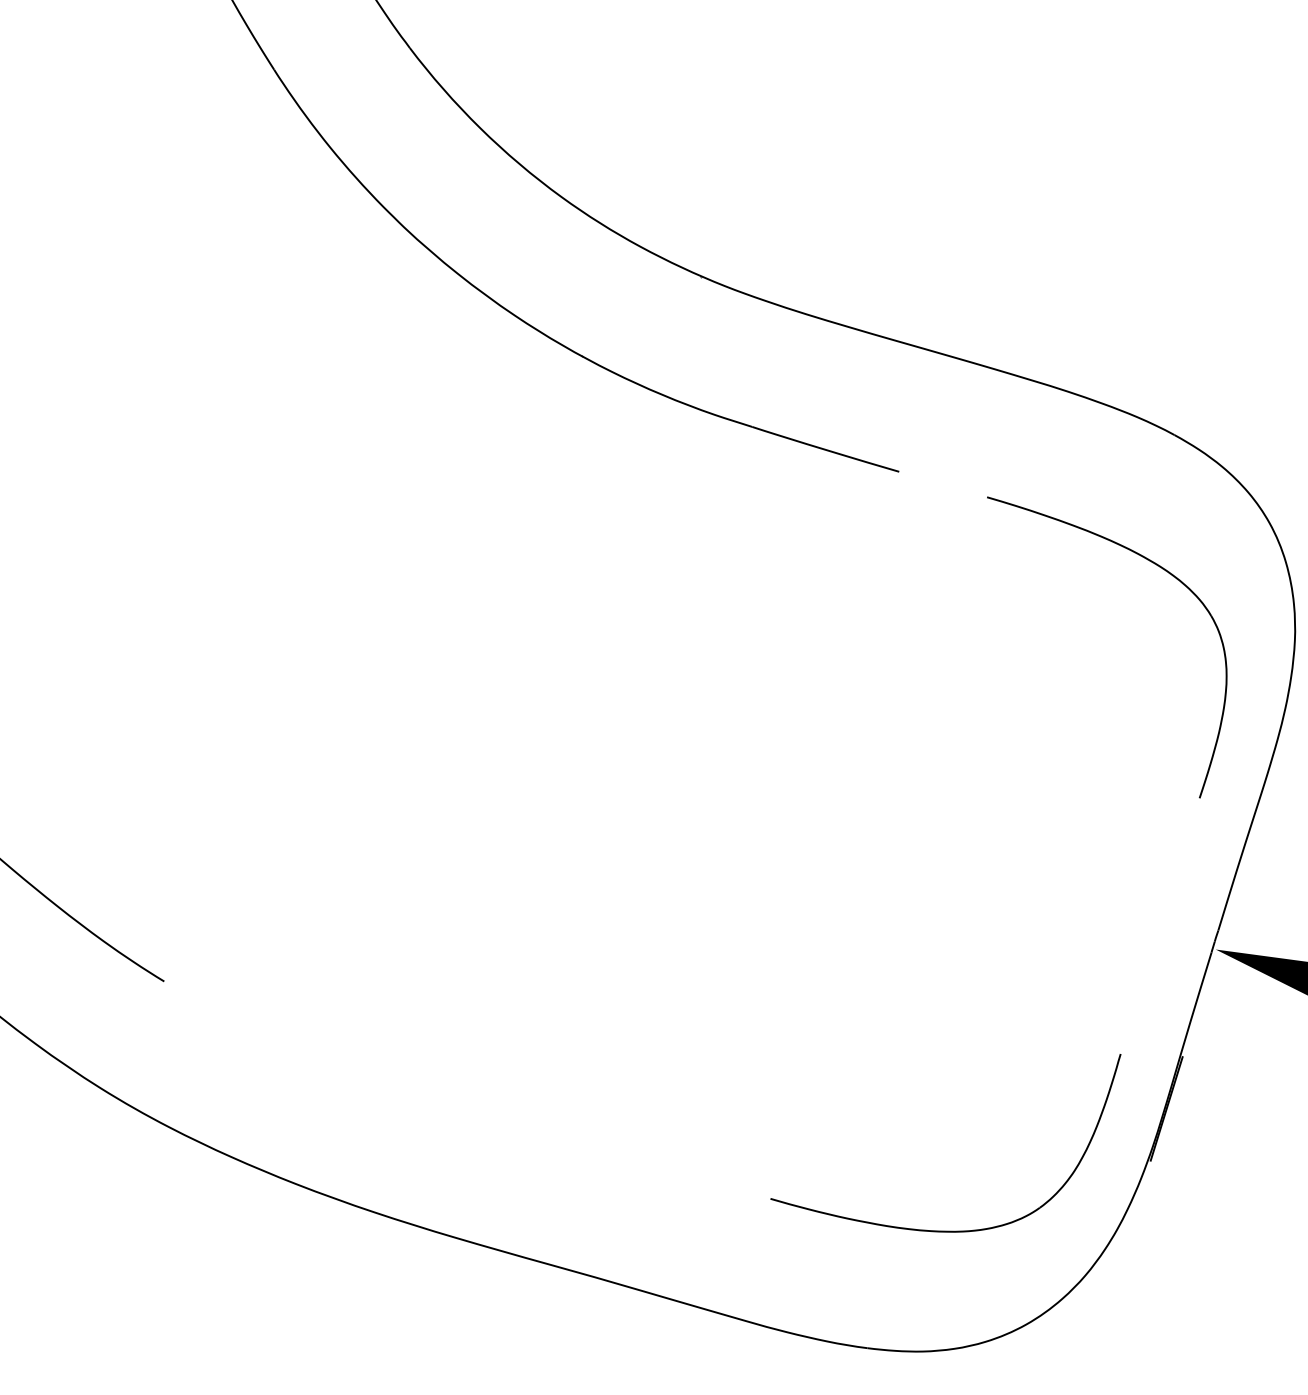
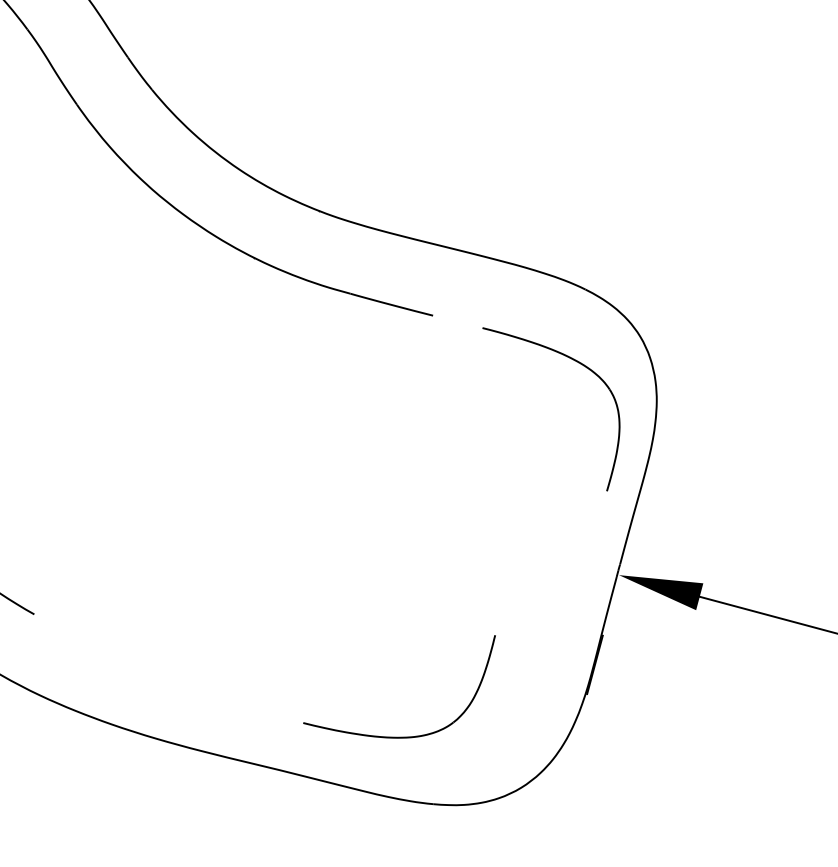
part: (942, 1229) -> (399, 736), moved

